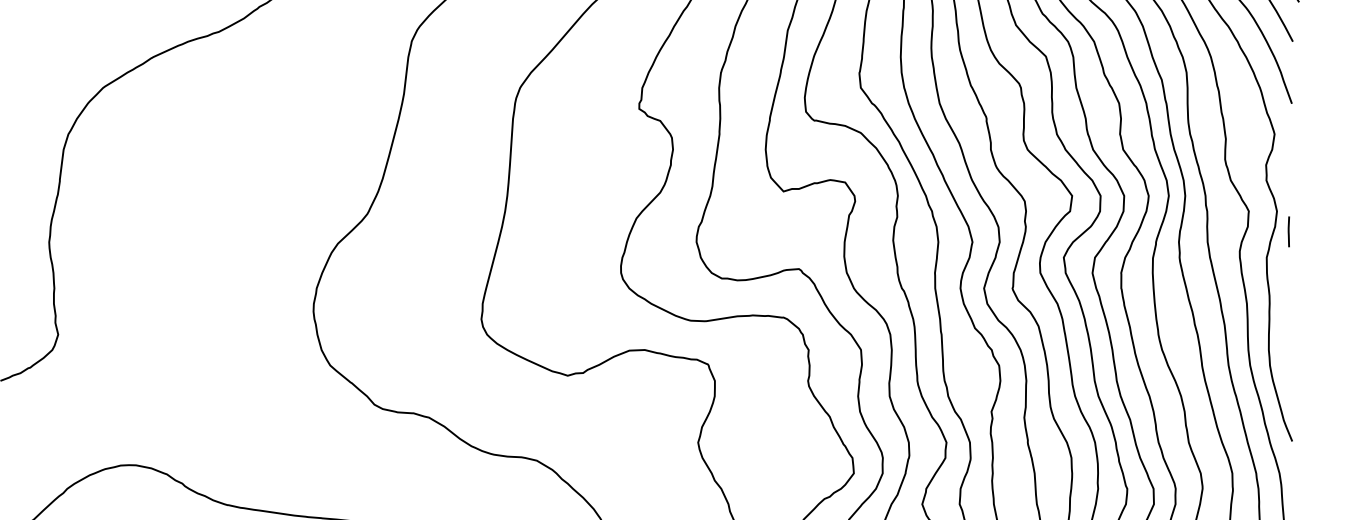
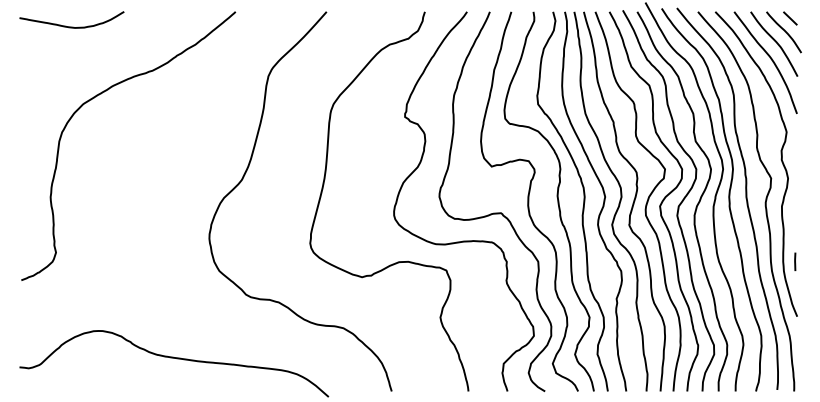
line: (1289, 231) -> (795, 261), moved

